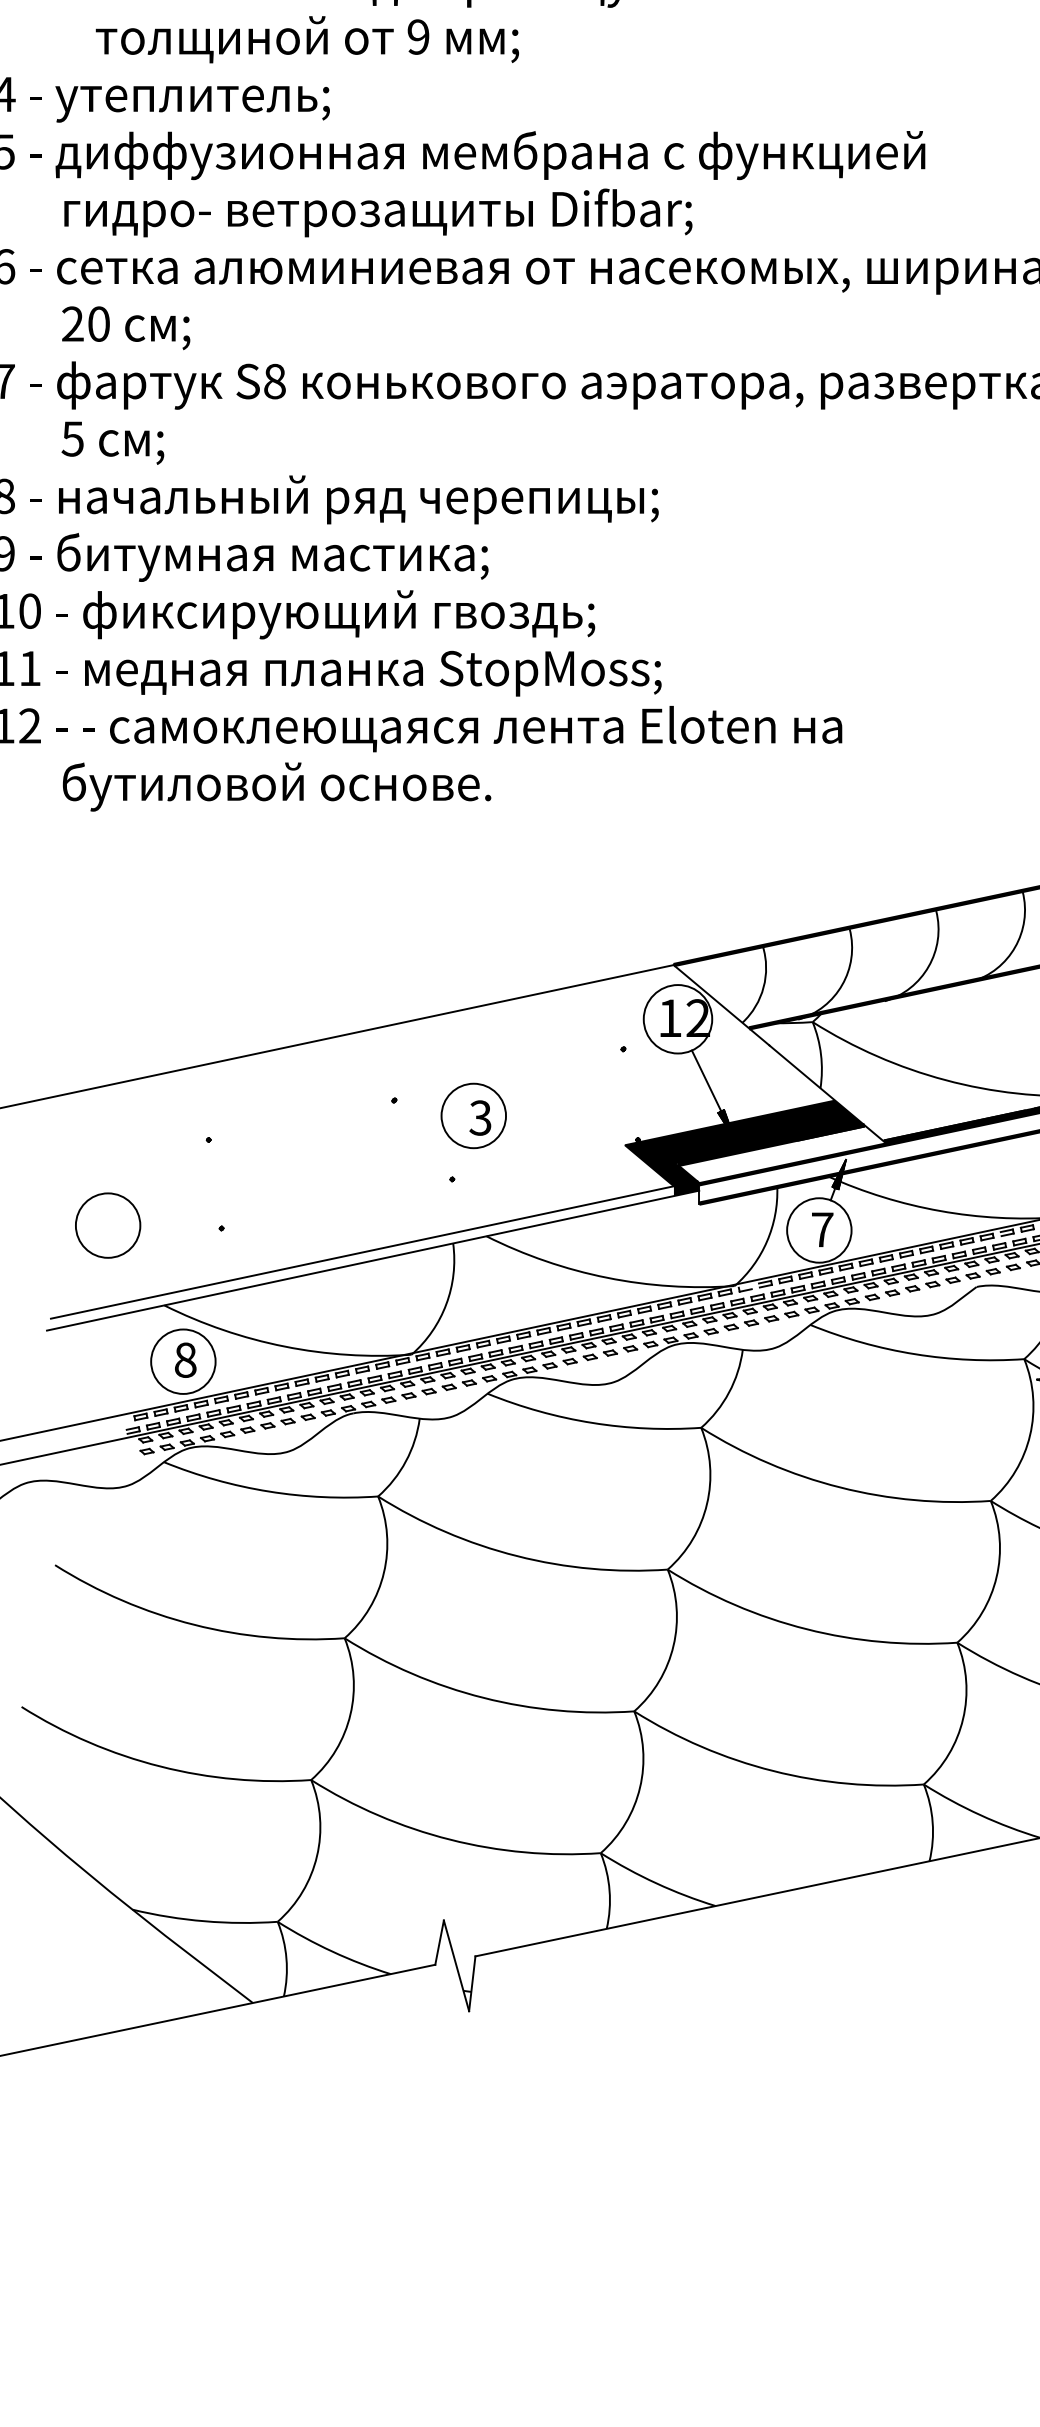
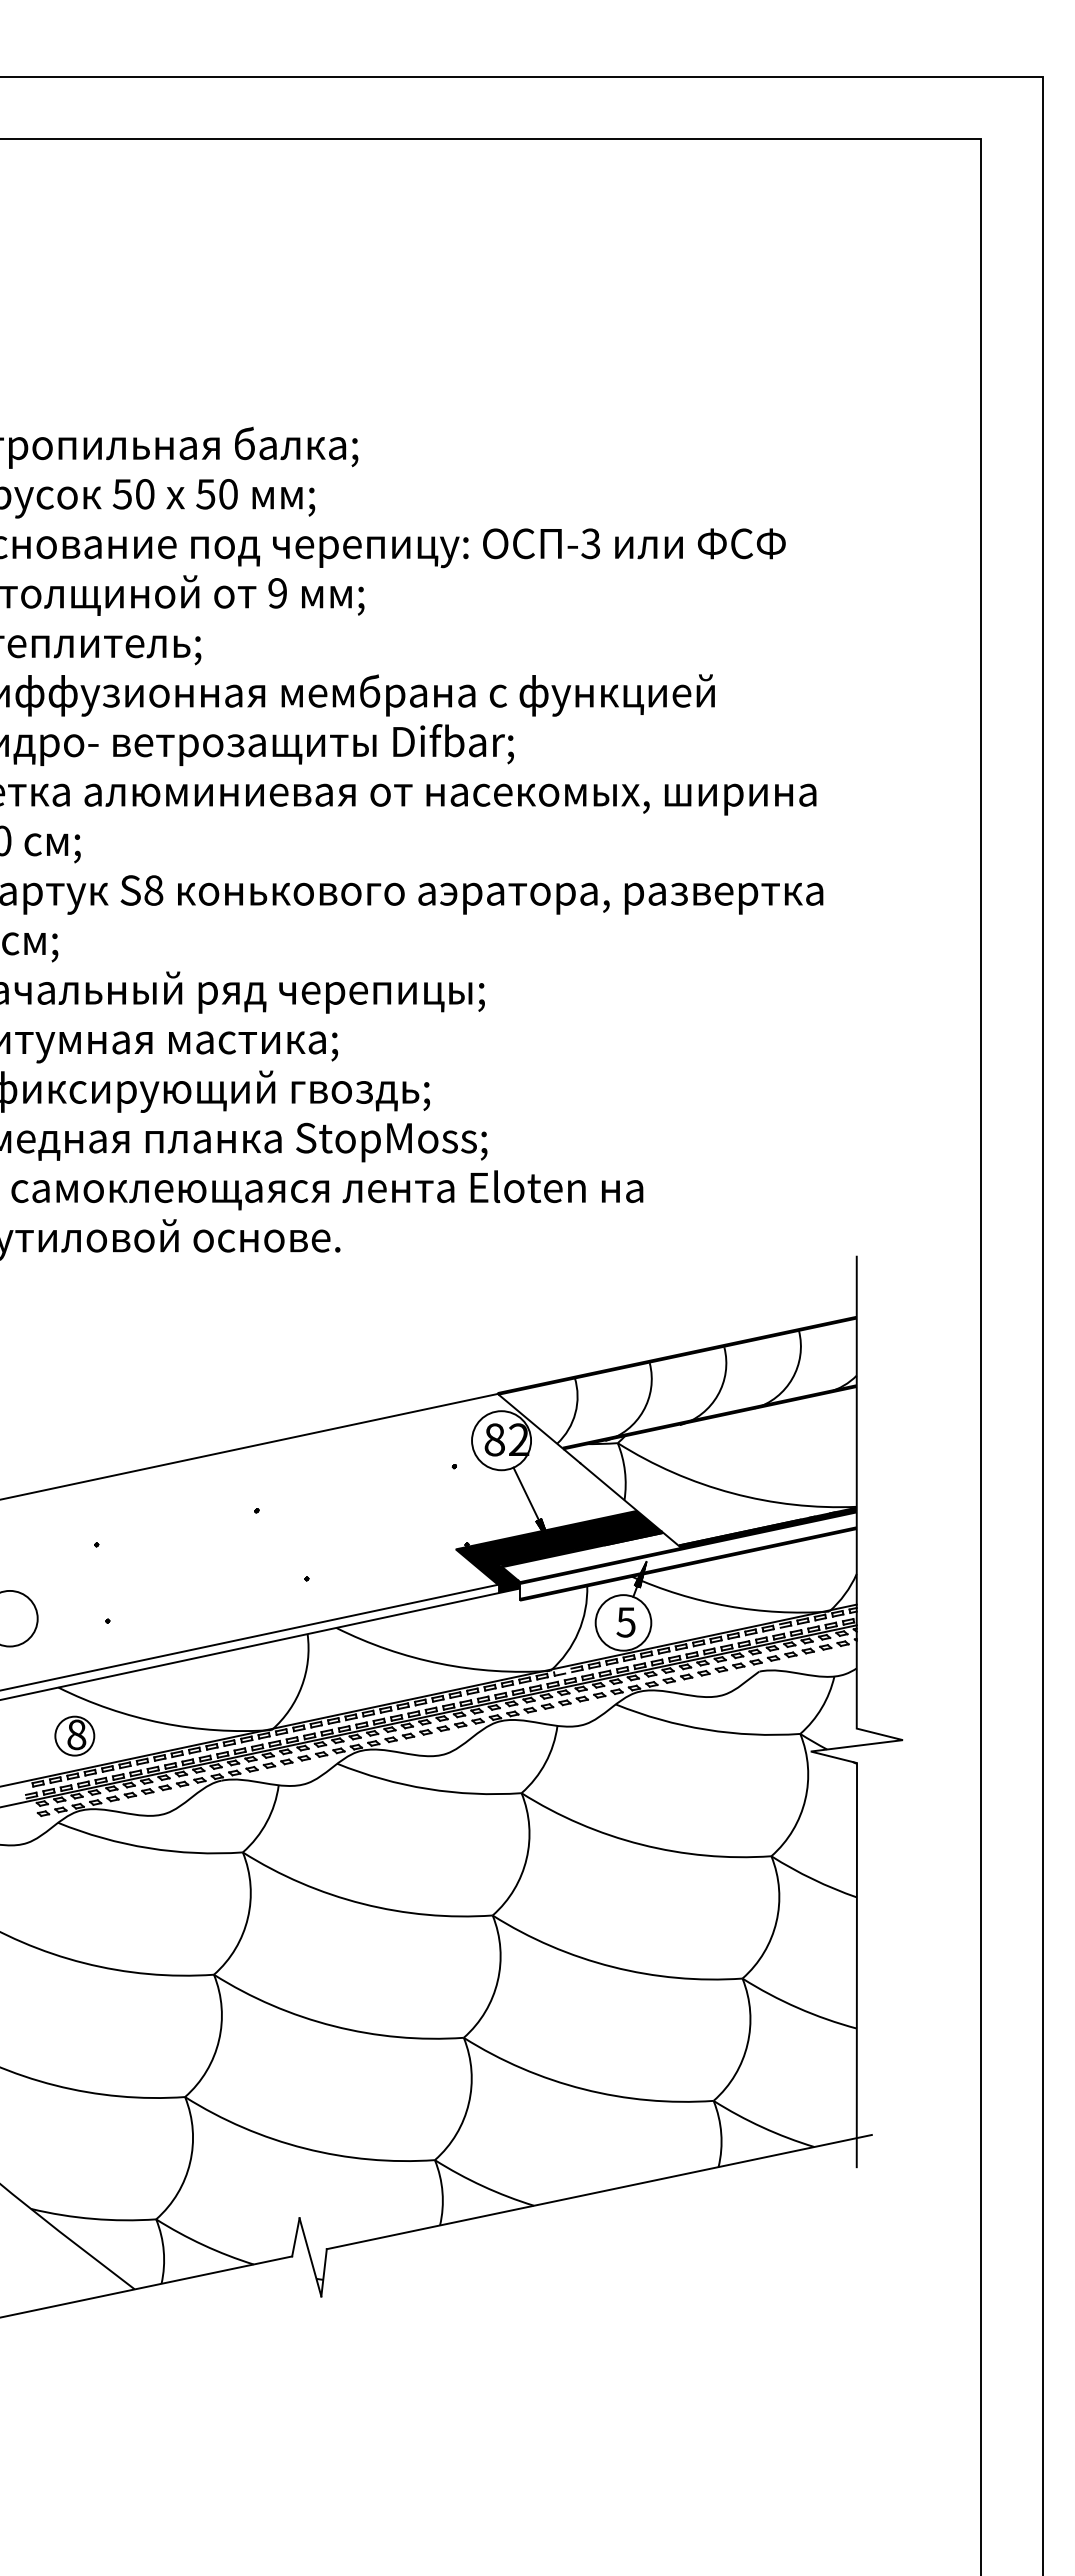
text: (669, 1017) -> (494, 1439), 12 -> 82
part: (473, 1115) -> (325, 1523), removed
text: (821, 1229) -> (625, 1622), 7 -> 5
circle: (182, 1360) -> (74, 1735), size x0.7

